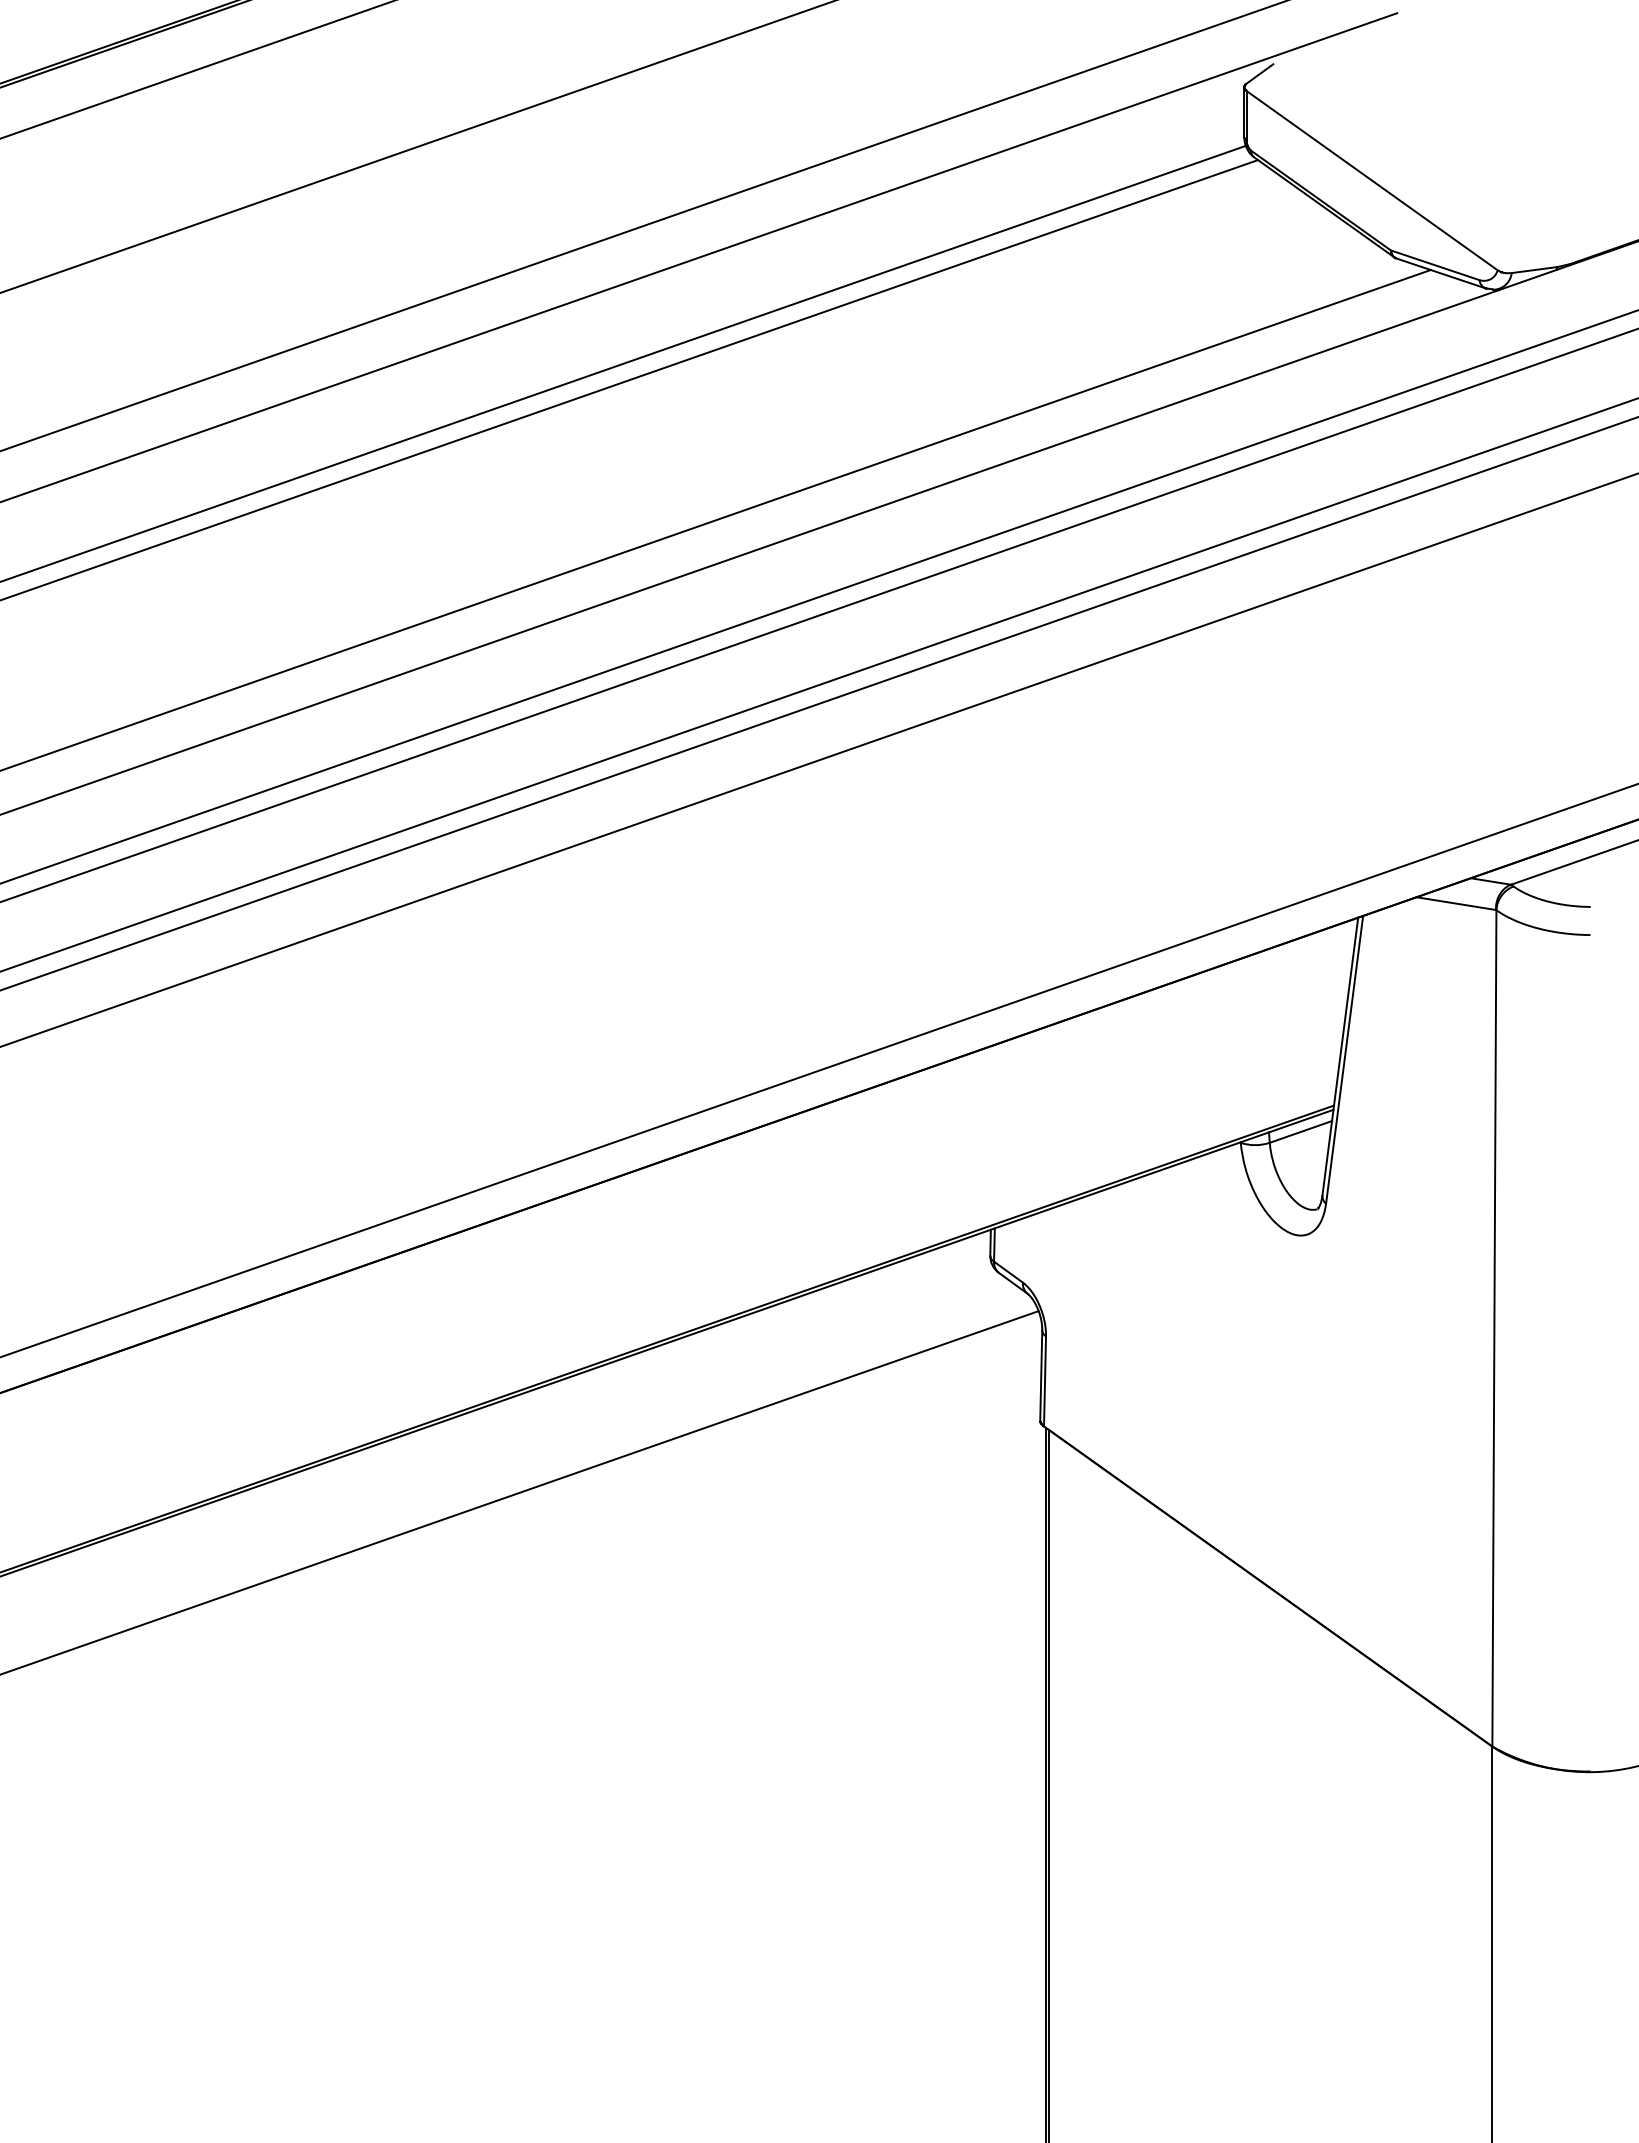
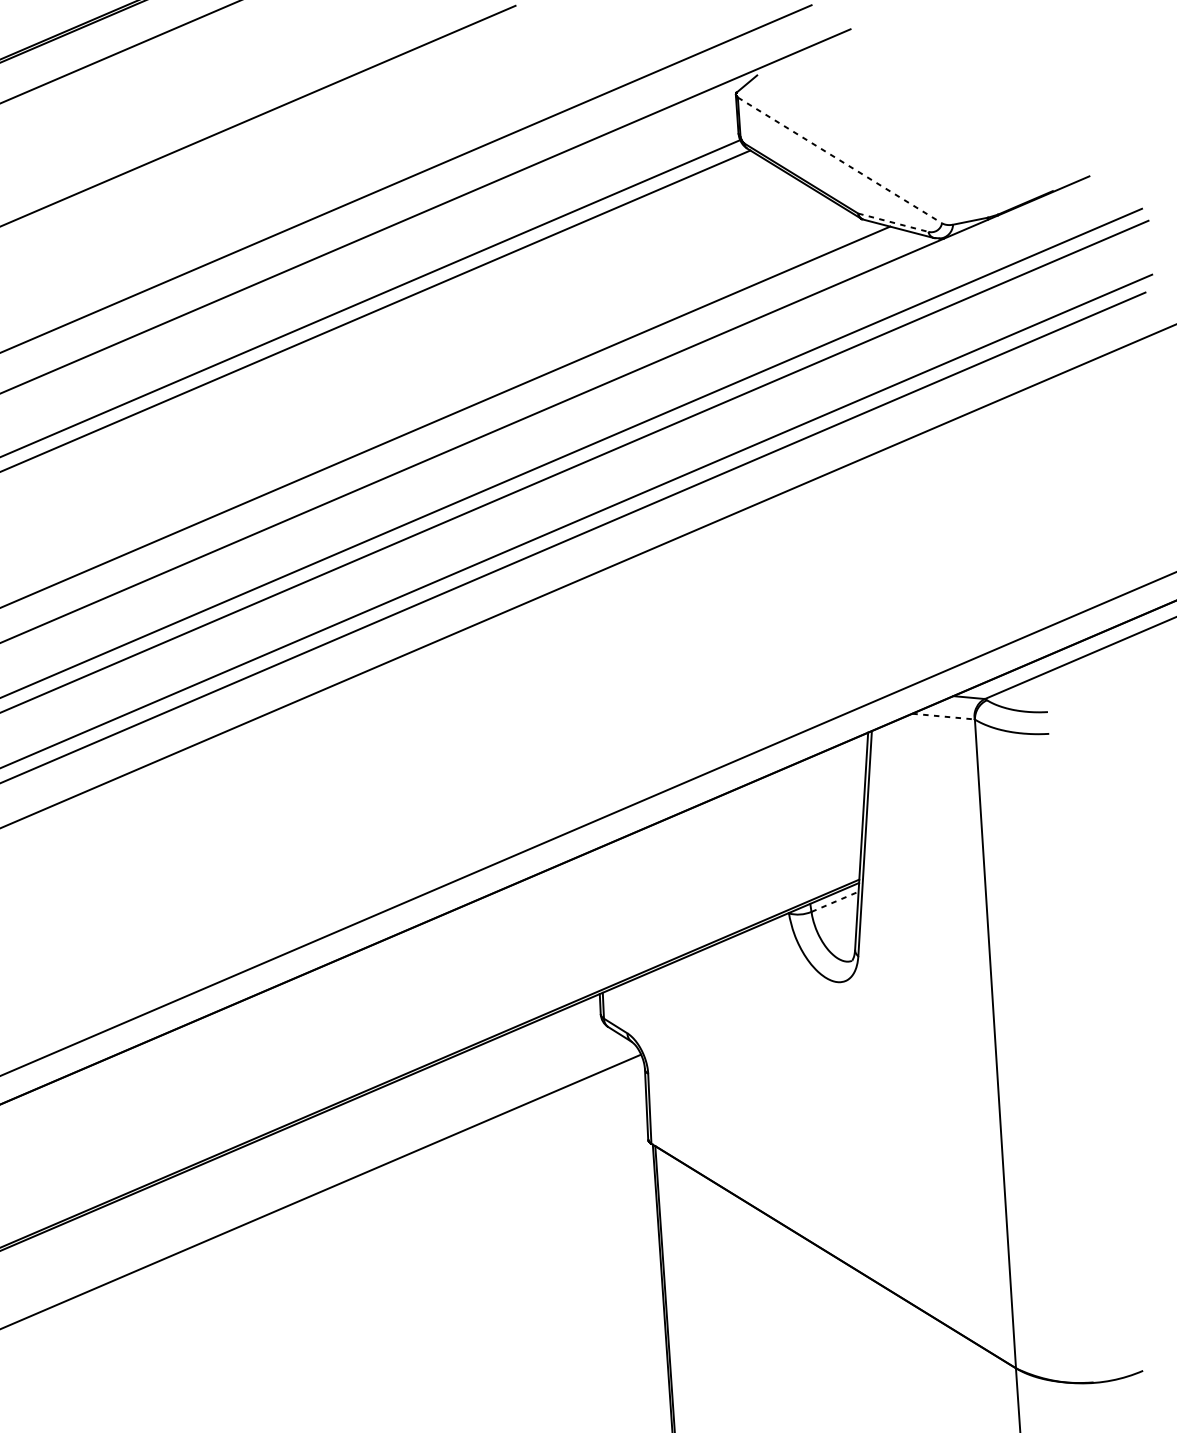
line: (1372, 180) -> (840, 160), solid -> dashed
line: (1435, 265) -> (893, 222), solid -> dashed
line: (1456, 903) -> (943, 716), solid -> dashed
line: (1300, 1131) -> (834, 901), solid -> dashed

